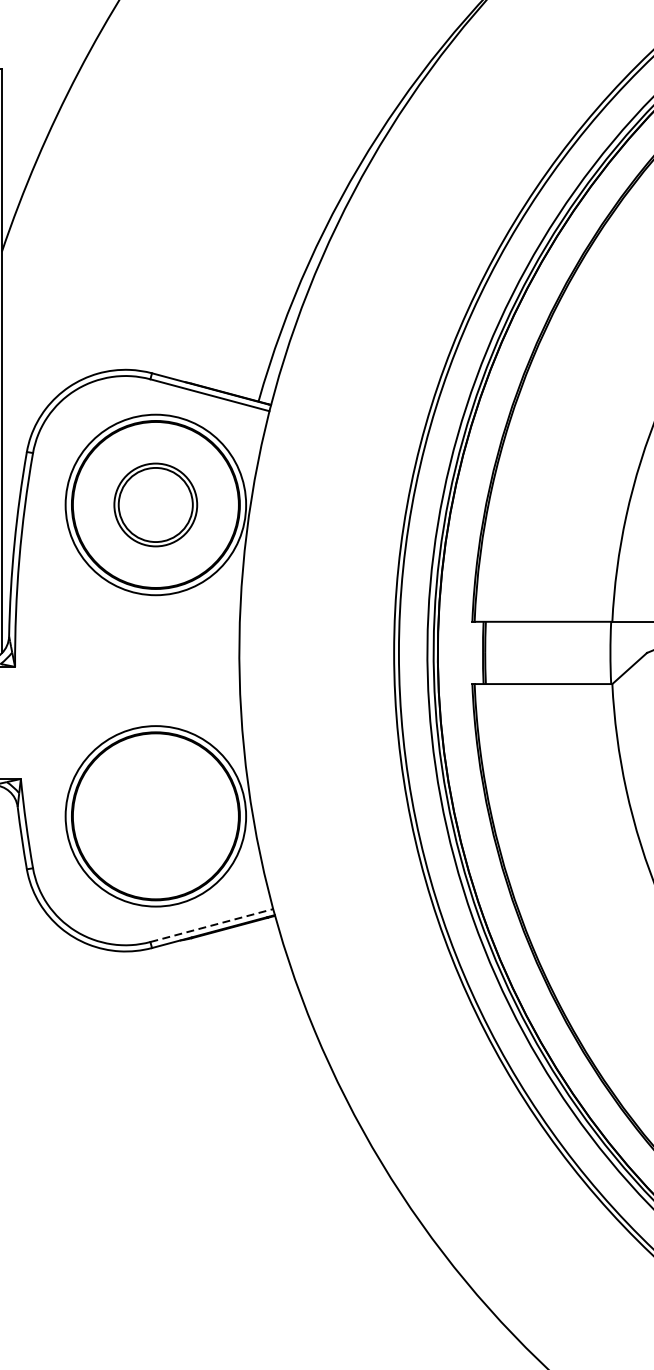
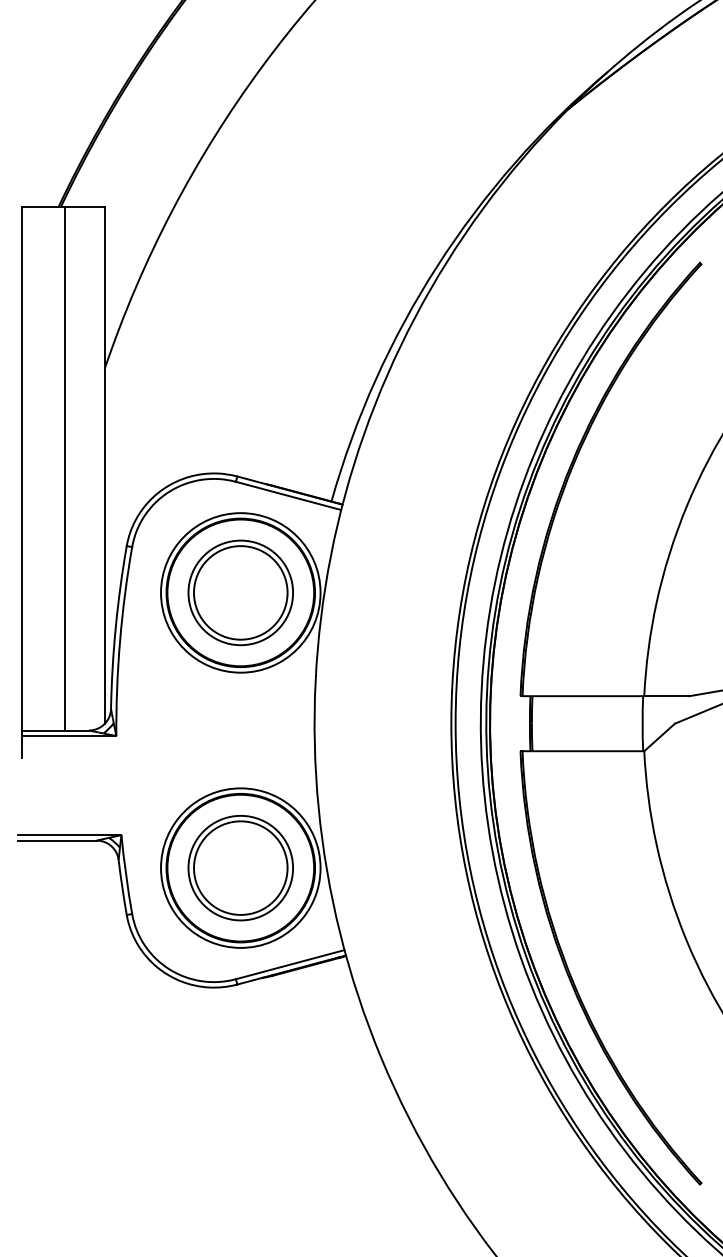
part: (155, 504) -> (240, 592), size x1.43
part: (155, 816) -> (240, 868), added
line: (212, 925) -> (290, 964), dashed -> solid

